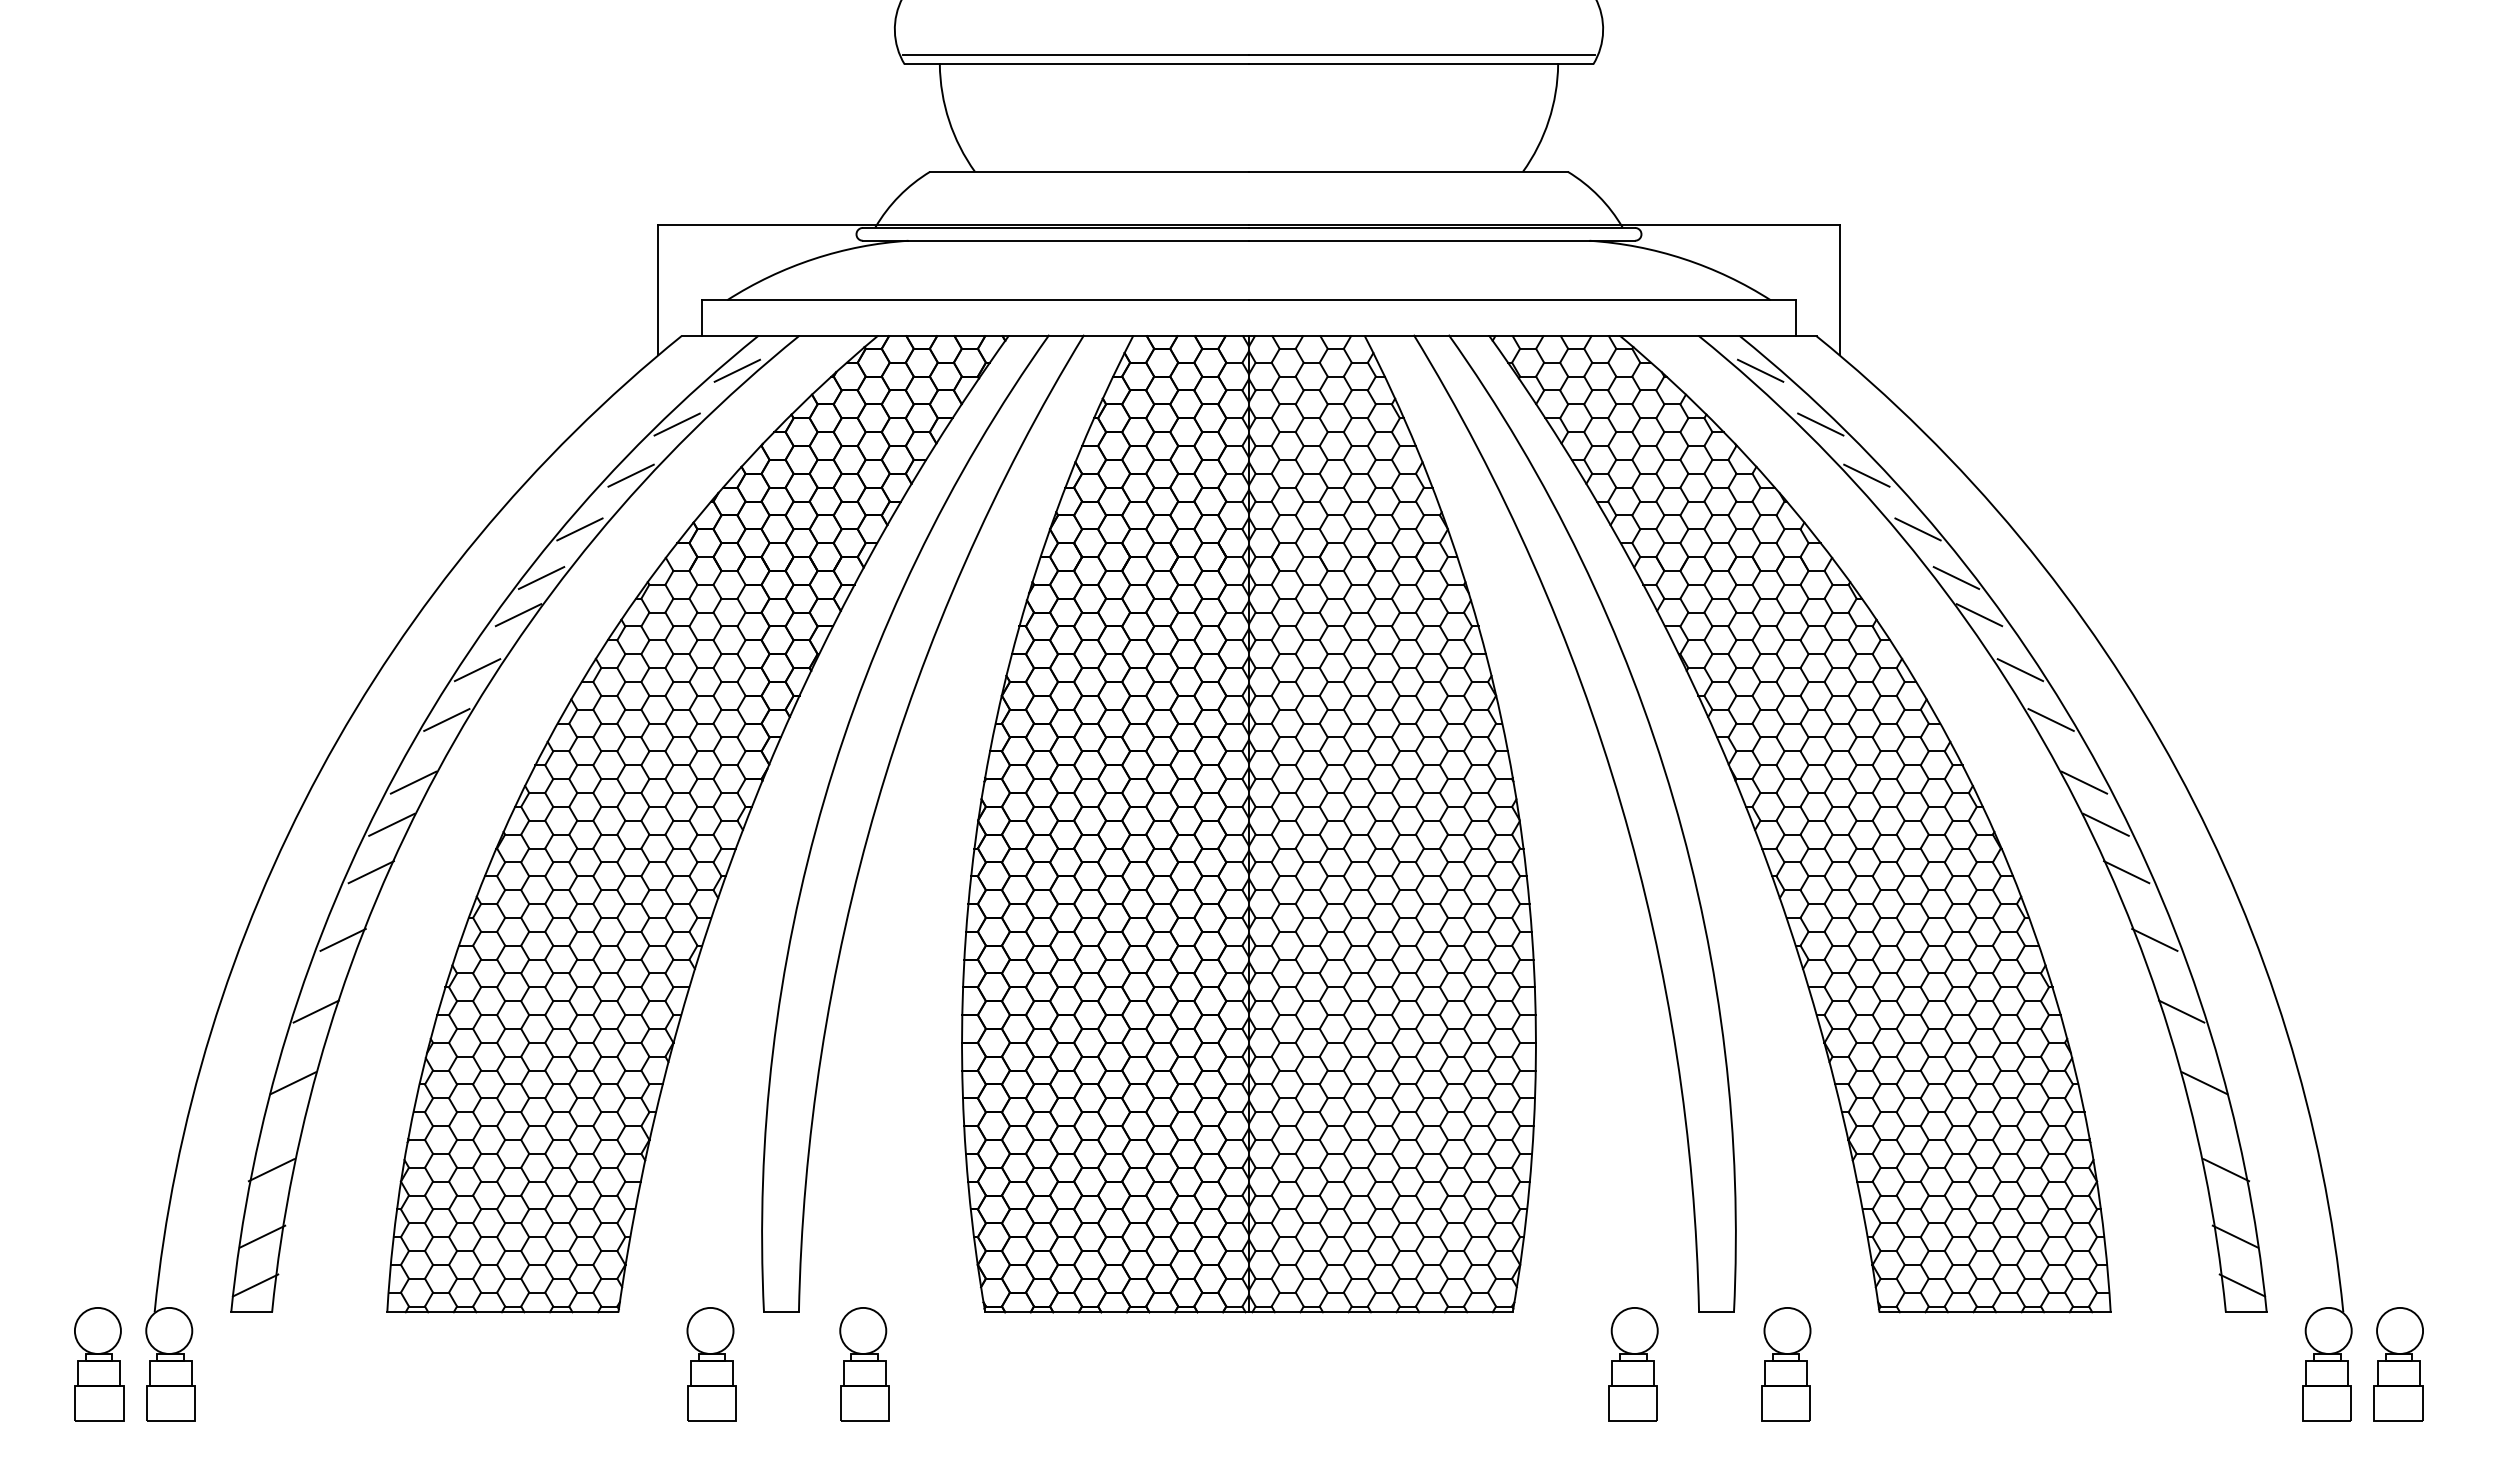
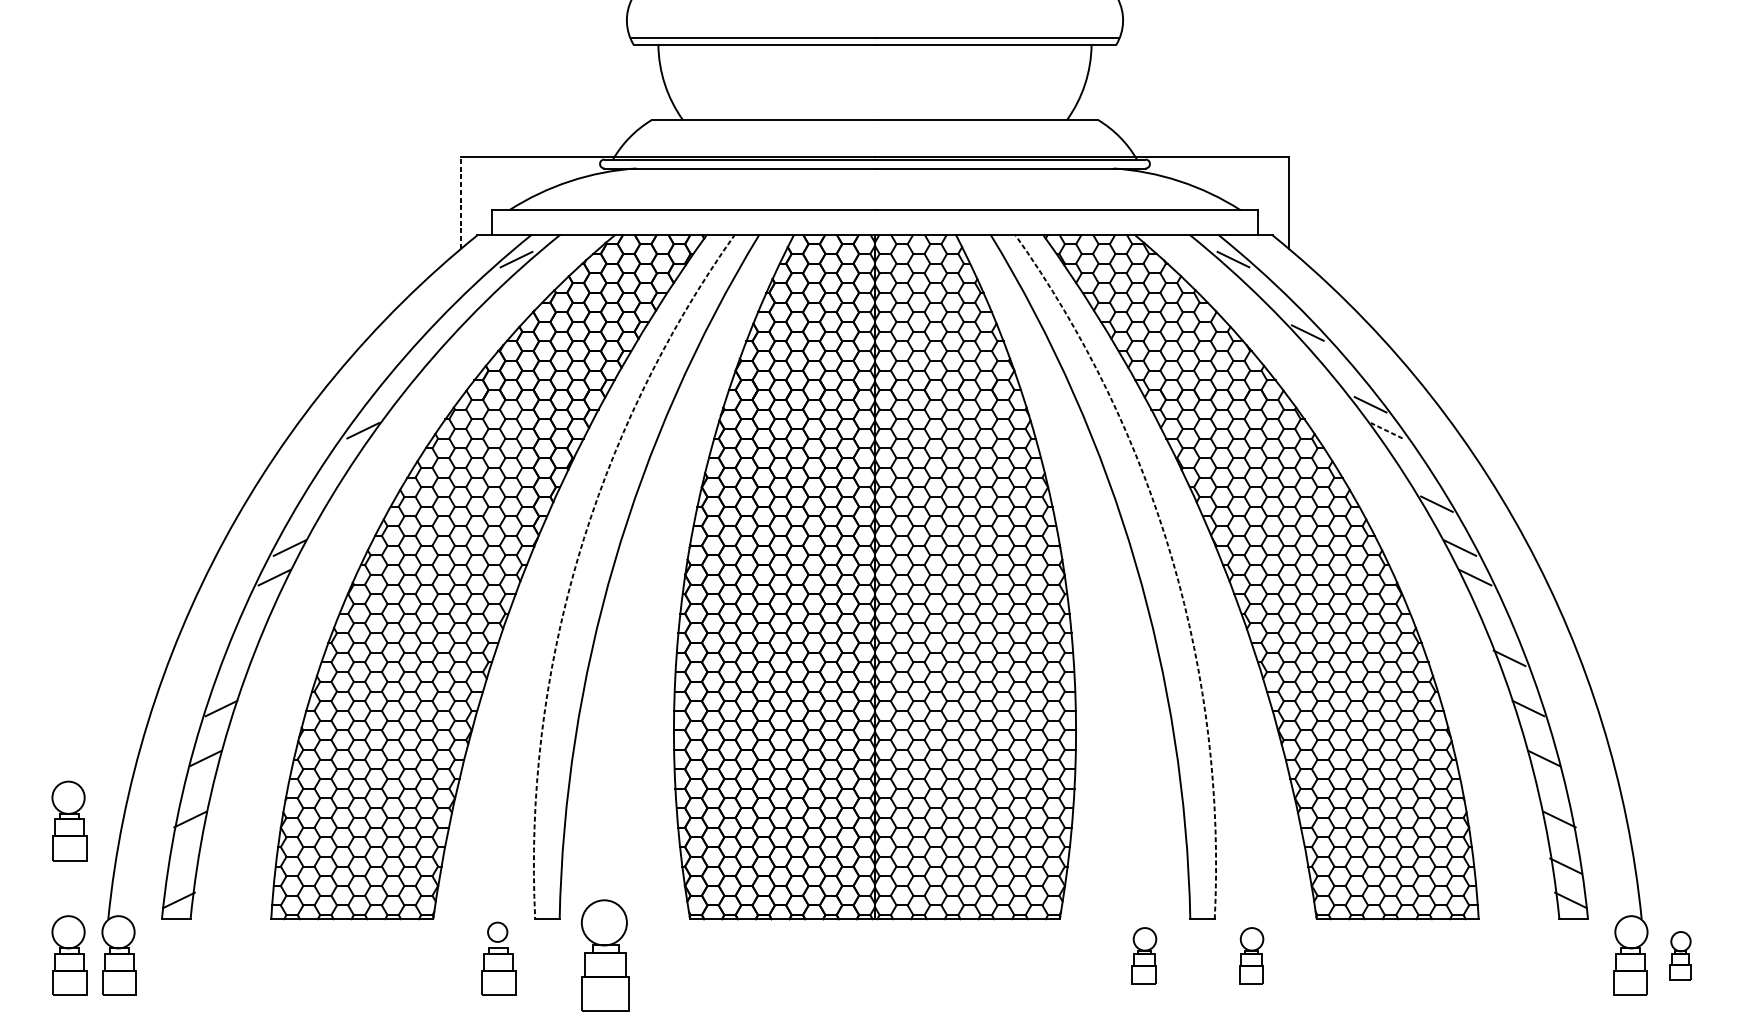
line: (658, 289) -> (461, 202), solid -> dashed
line: (676, 424) -> (473, 297), removed
line: (1820, 424) -> (1275, 297), removed
line: (630, 475) -> (441, 332), removed
line: (579, 529) -> (405, 370), removed
line: (1917, 529) -> (1343, 370), removed
line: (541, 578) -> (379, 405), removed
line: (1979, 614) -> (1386, 430), solid -> dashed
line: (477, 670) -> (334, 469), removed
line: (2020, 670) -> (1415, 469), removed
line: (446, 719) -> (312, 503), removed
arc: (824, 799) -> (577, 559), solid -> dashed
arc: (1673, 799) -> (1172, 559), solid -> dashed
line: (370, 872) -> (259, 611), removed
line: (2126, 872) -> (1489, 611), removed
line: (342, 939) -> (239, 658), removed
part: (99, 1172) -> (69, 821), added
line: (262, 1236) -> (183, 866), removed
circle: (710, 1330) -> (497, 931), size x0.6
part: (864, 1364) -> (605, 955), size x1.4
part: (1633, 1364) -> (1144, 955), size x0.7
part: (1786, 1364) -> (1251, 955), size x0.7
part: (2398, 1364) -> (1680, 955), size x0.6

